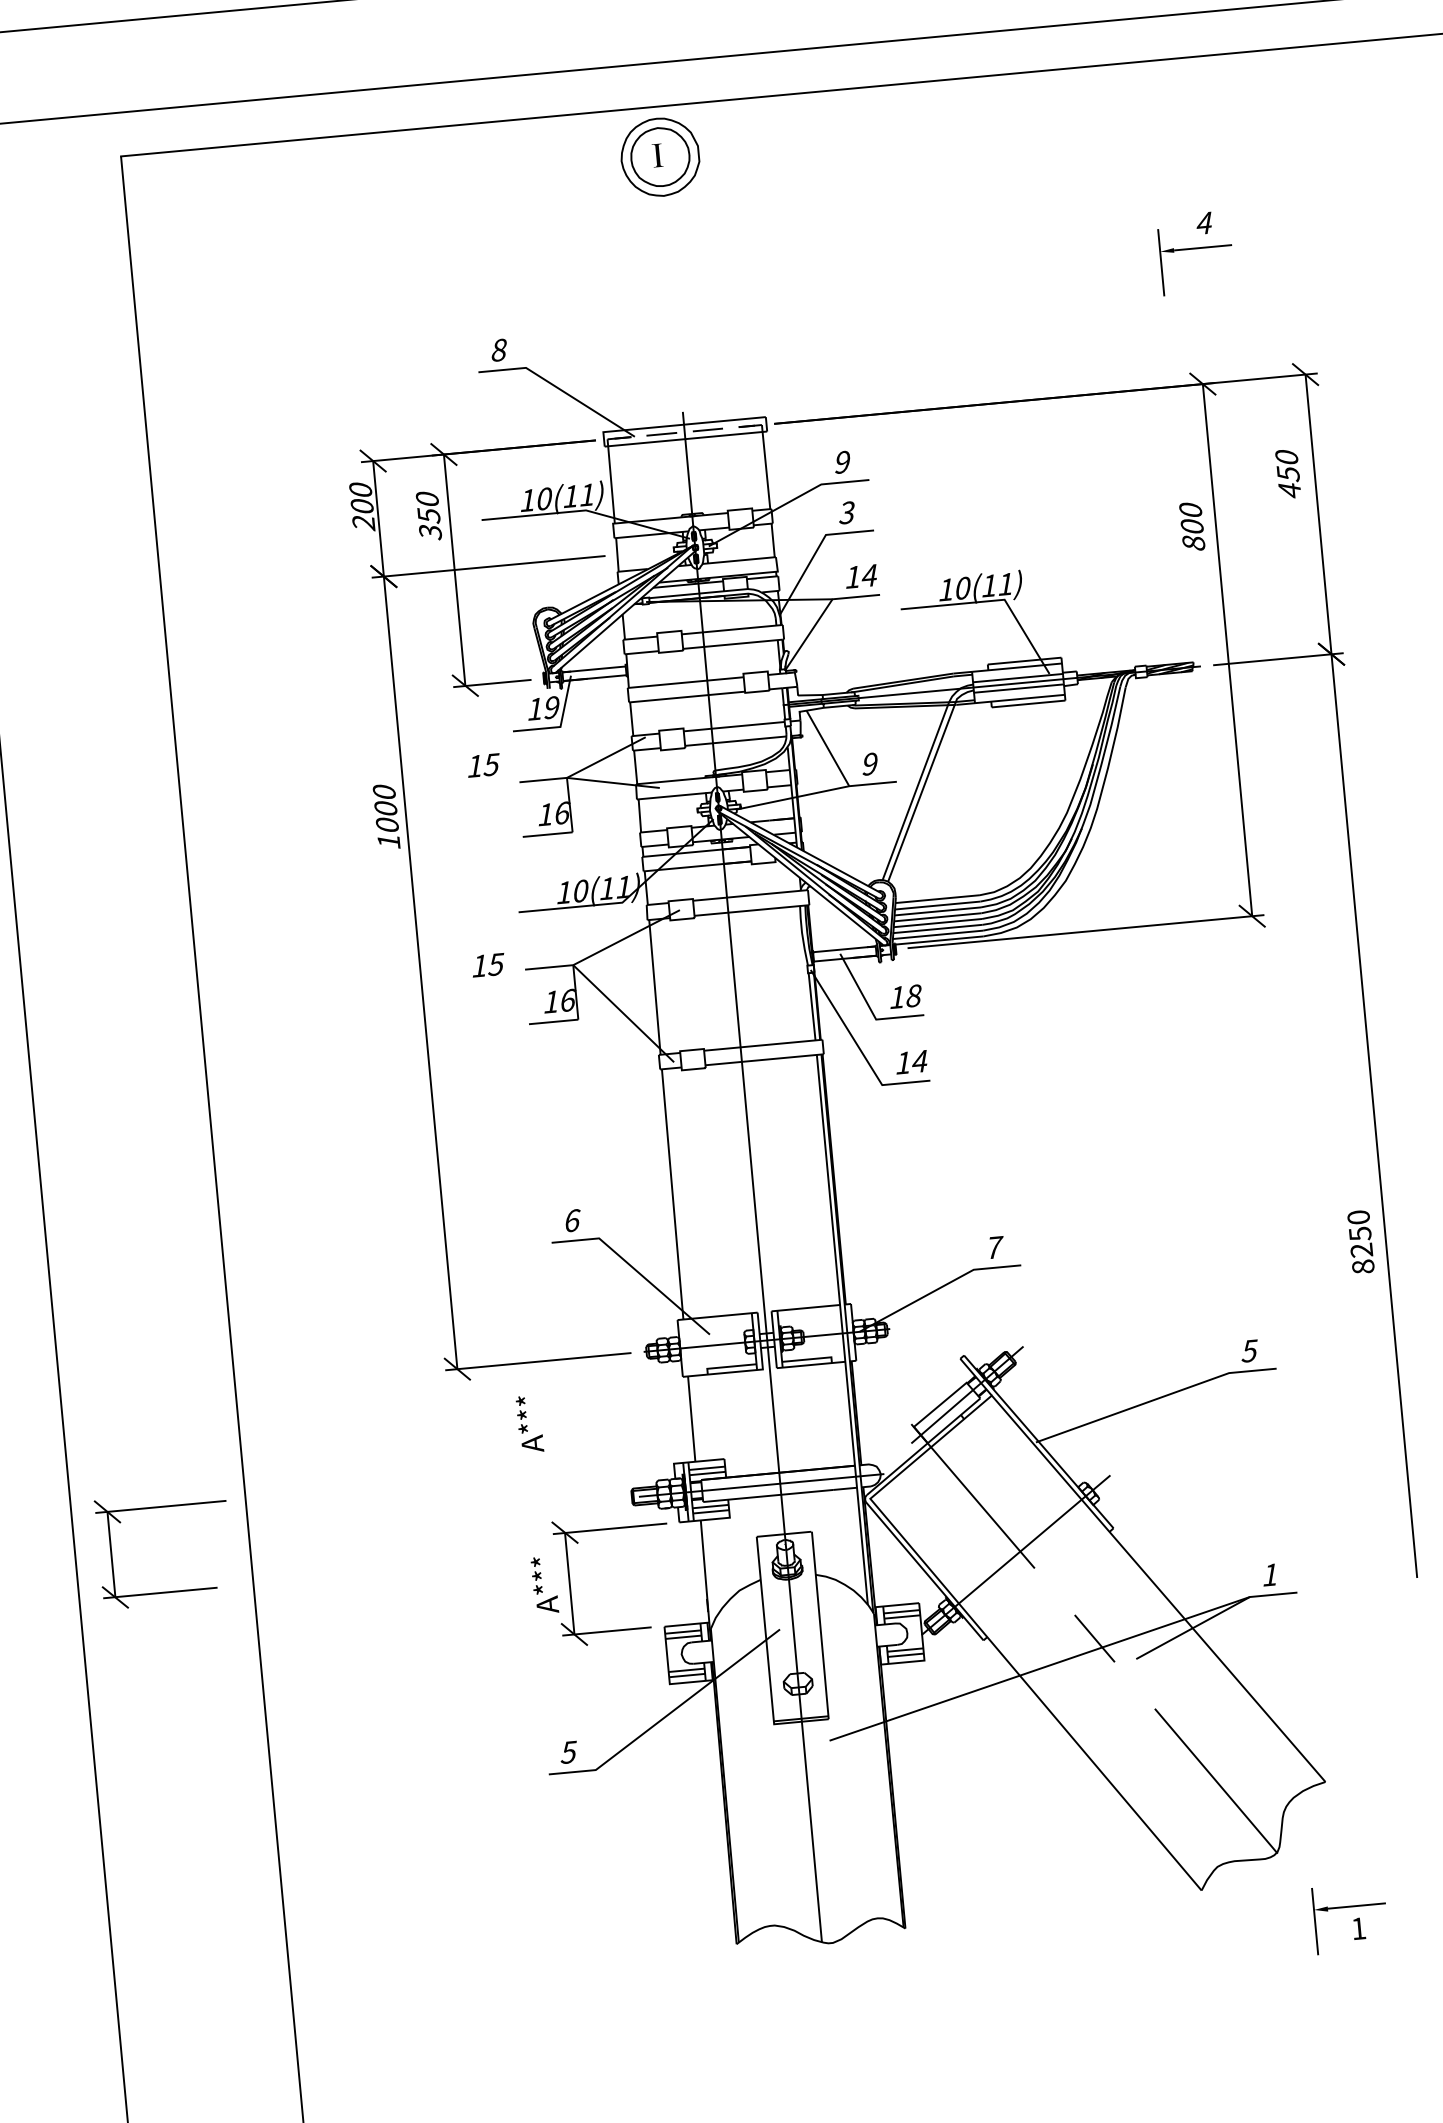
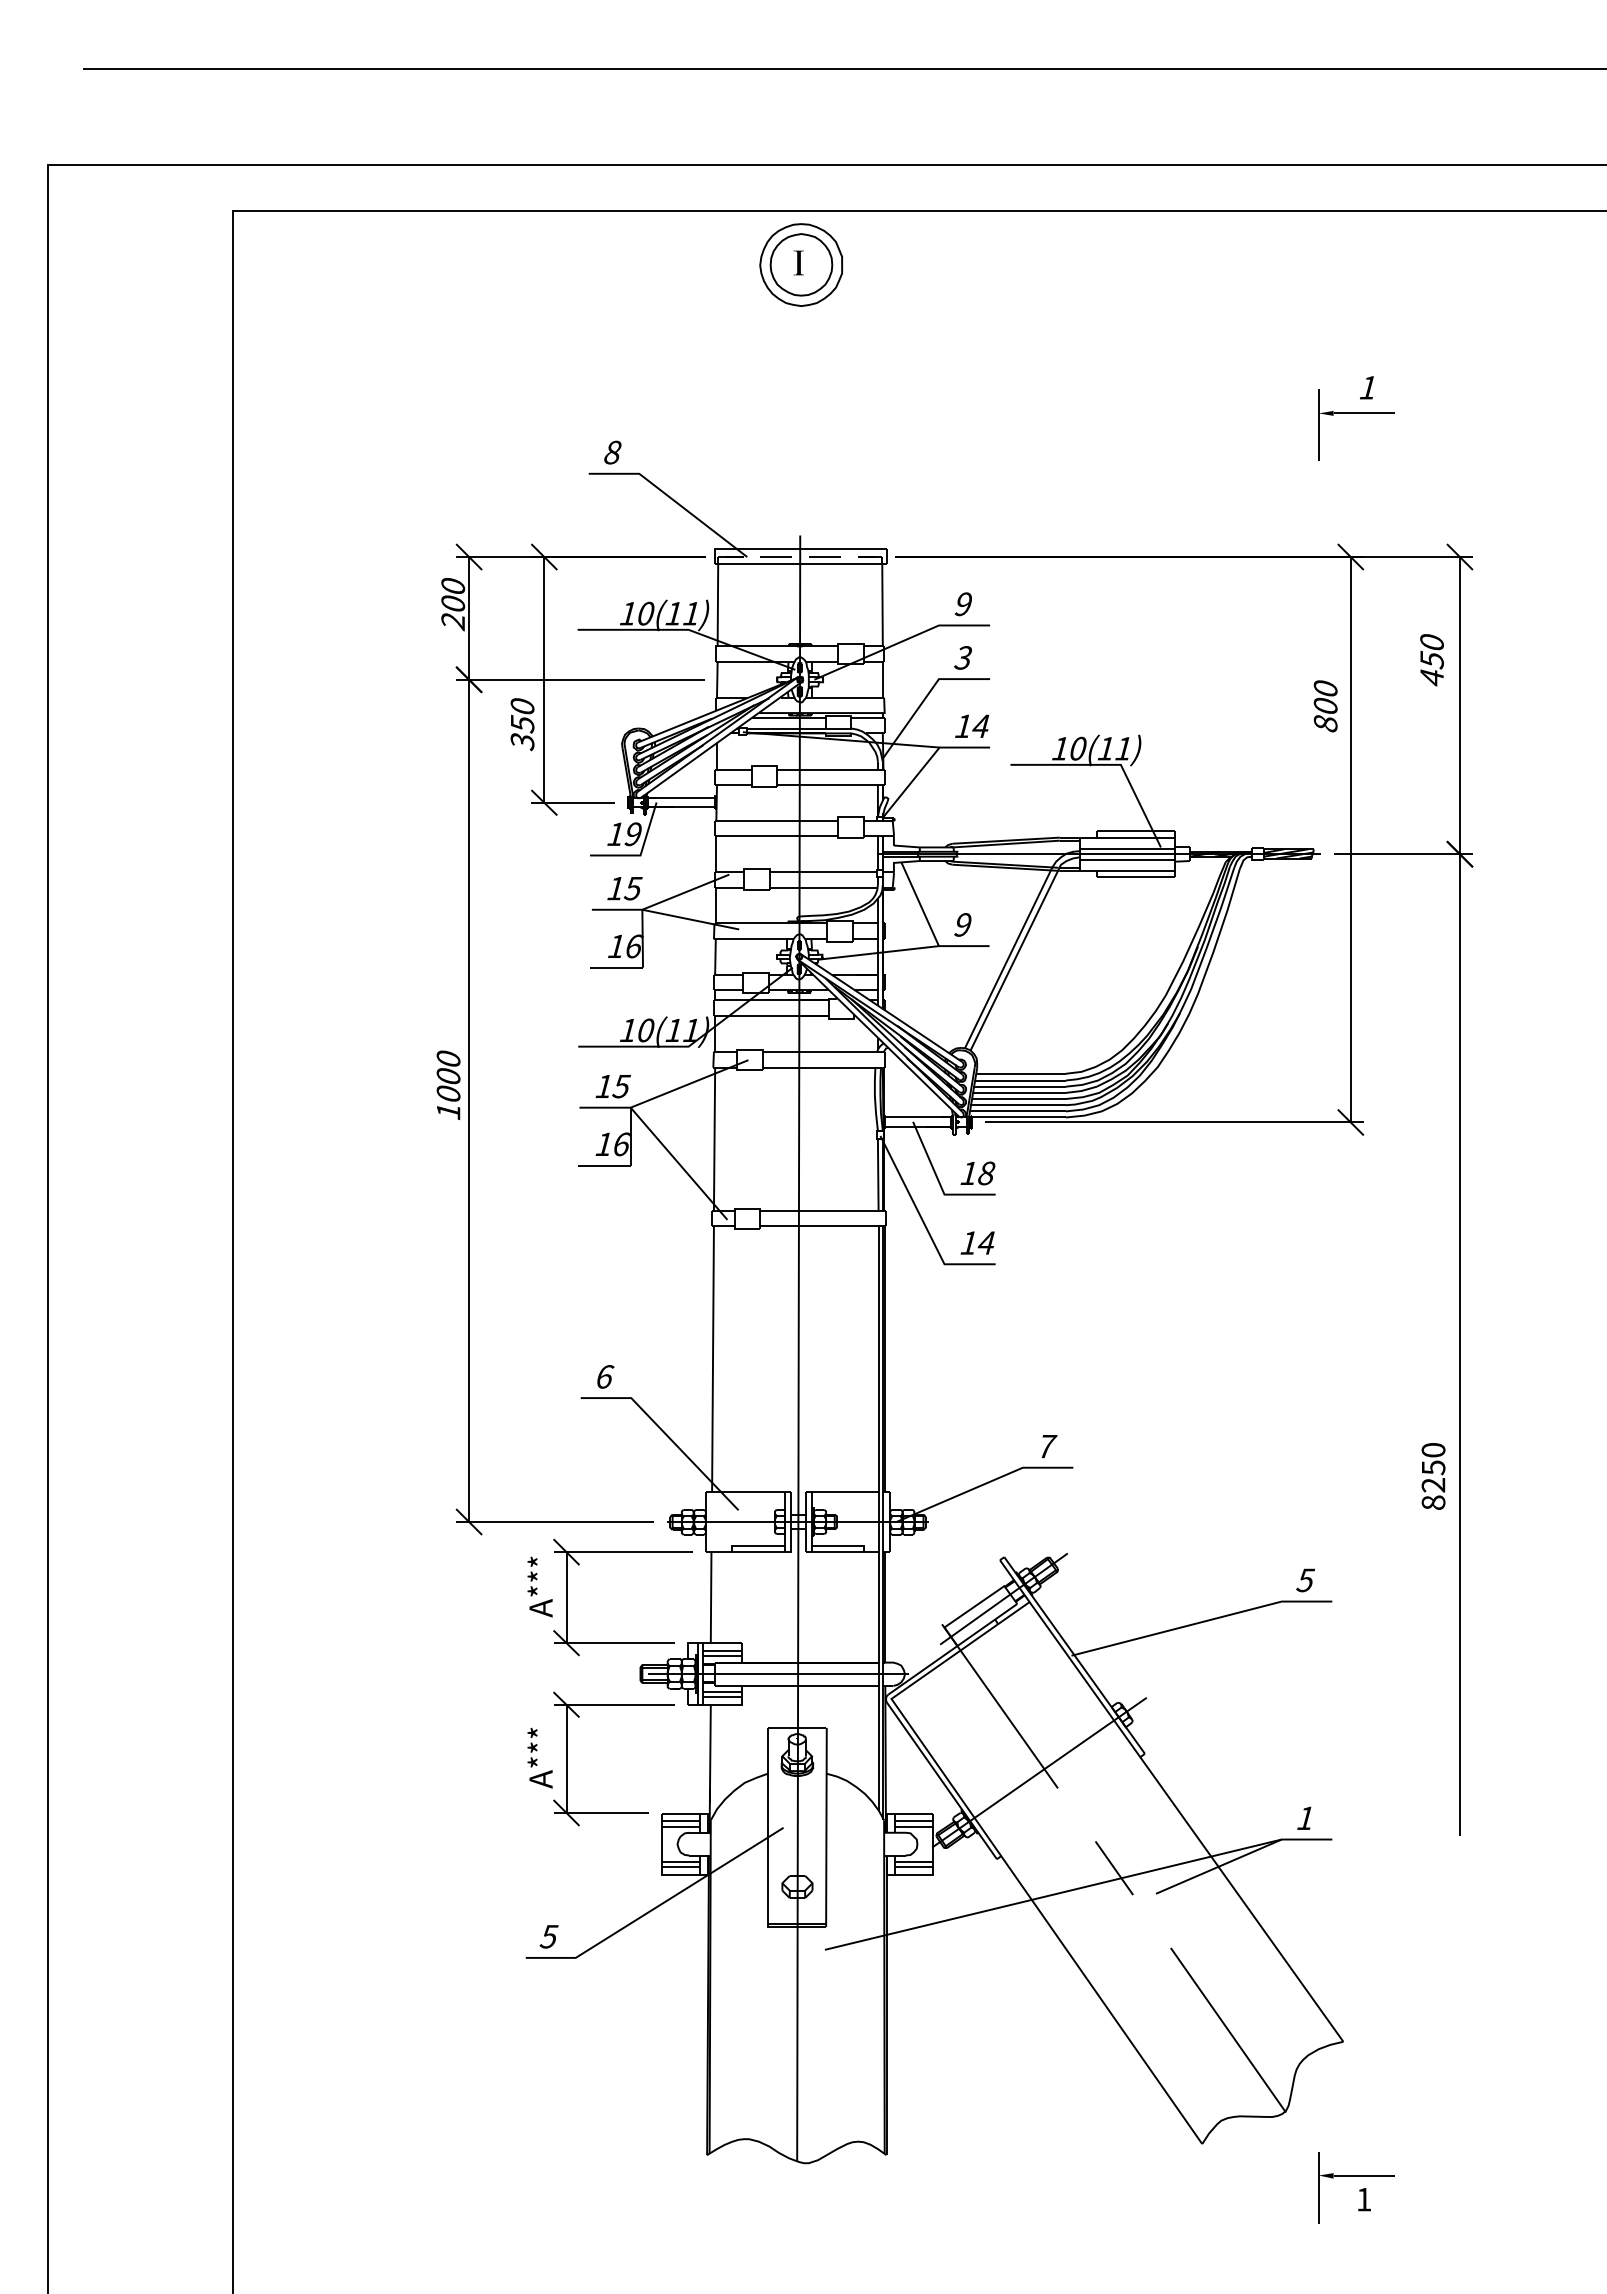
text: (1203, 223) -> (1367, 387), 4 -> 1
text: (428, 516) -> (522, 724), moved
text: (483, 765) -> (624, 888), moved
text: (386, 816) -> (448, 1084), moved
text: (487, 965) -> (612, 1086), moved
part: (160, 1507) -> (622, 1552), moved

